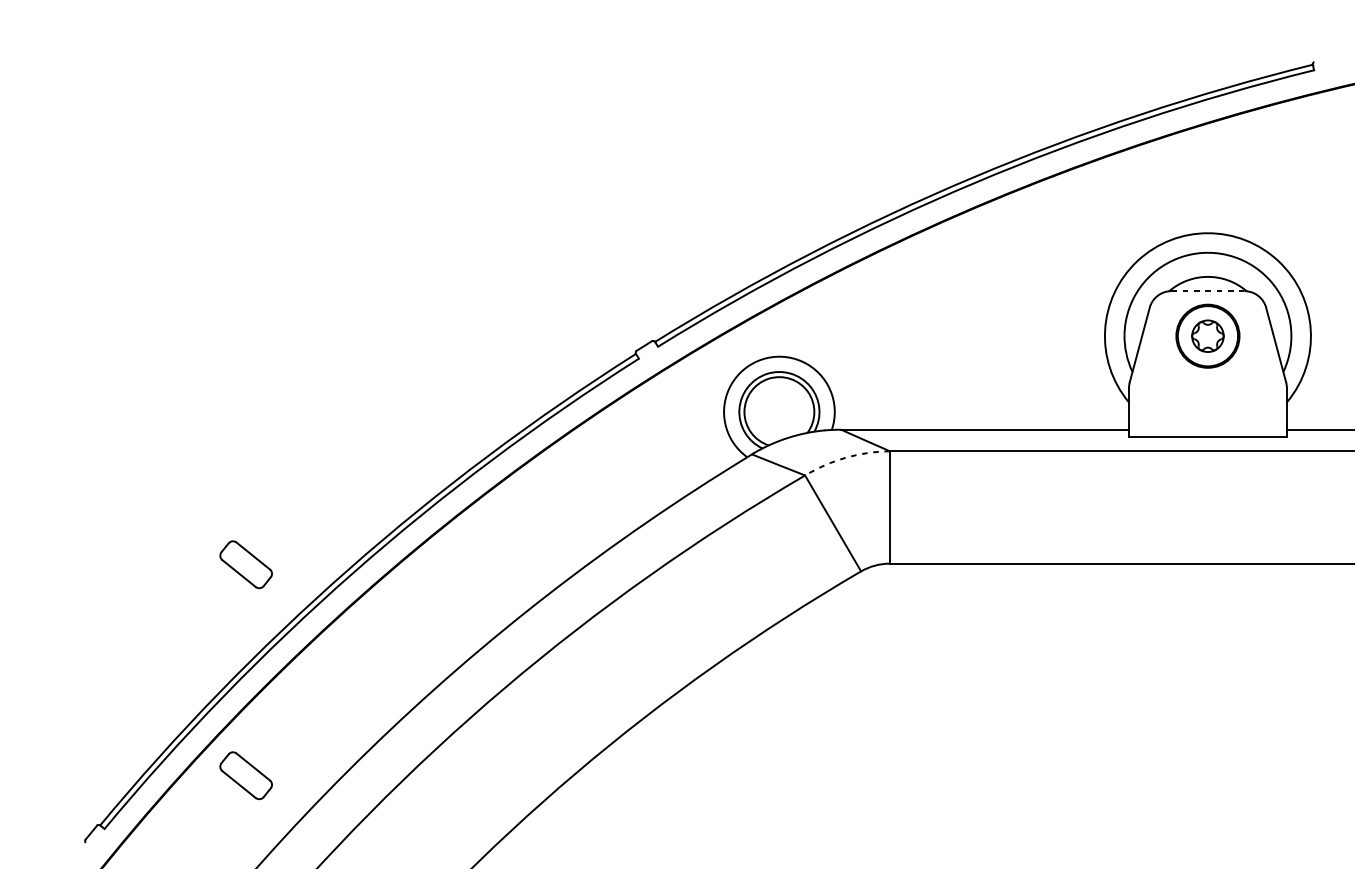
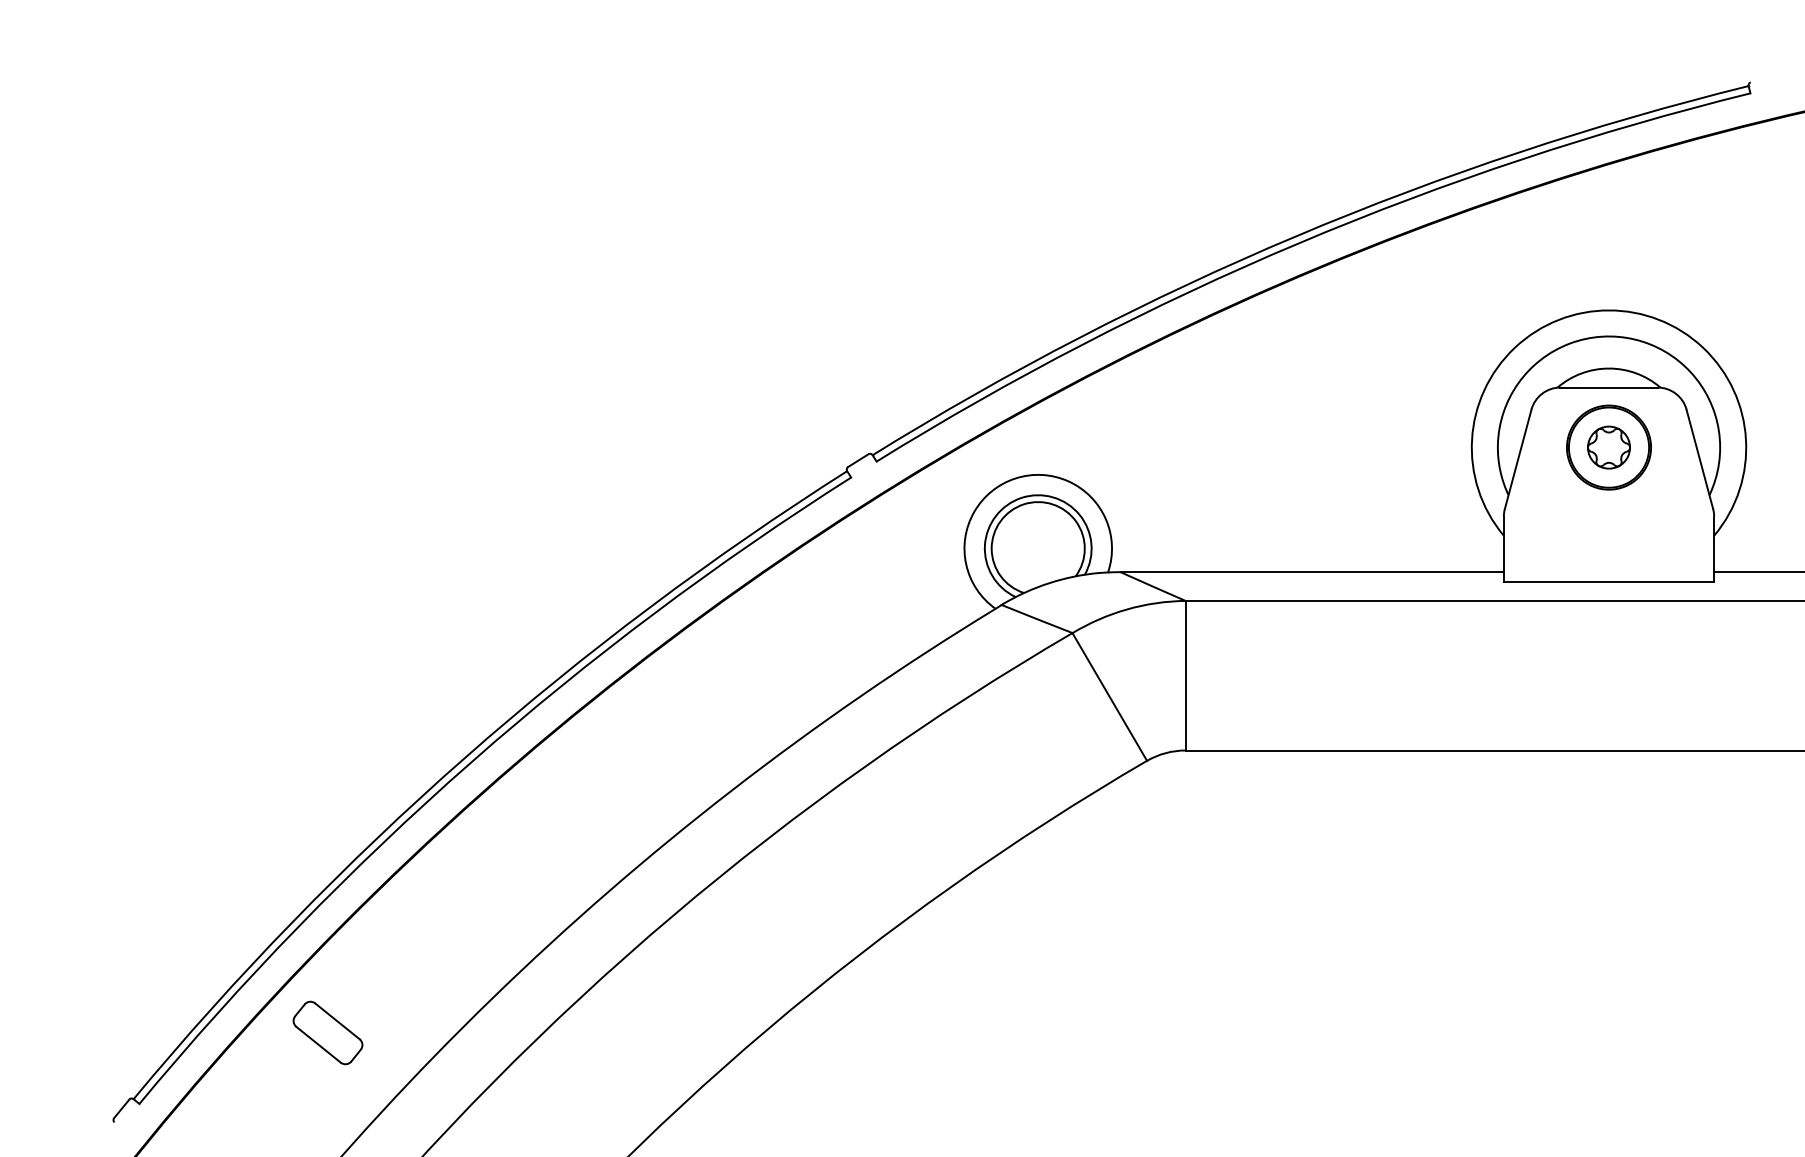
line: (1208, 291) -> (1609, 387), dashed -> solid
arc: (845, 457) -> (1126, 609), dashed -> solid
part: (245, 564) -> (327, 751), removed

